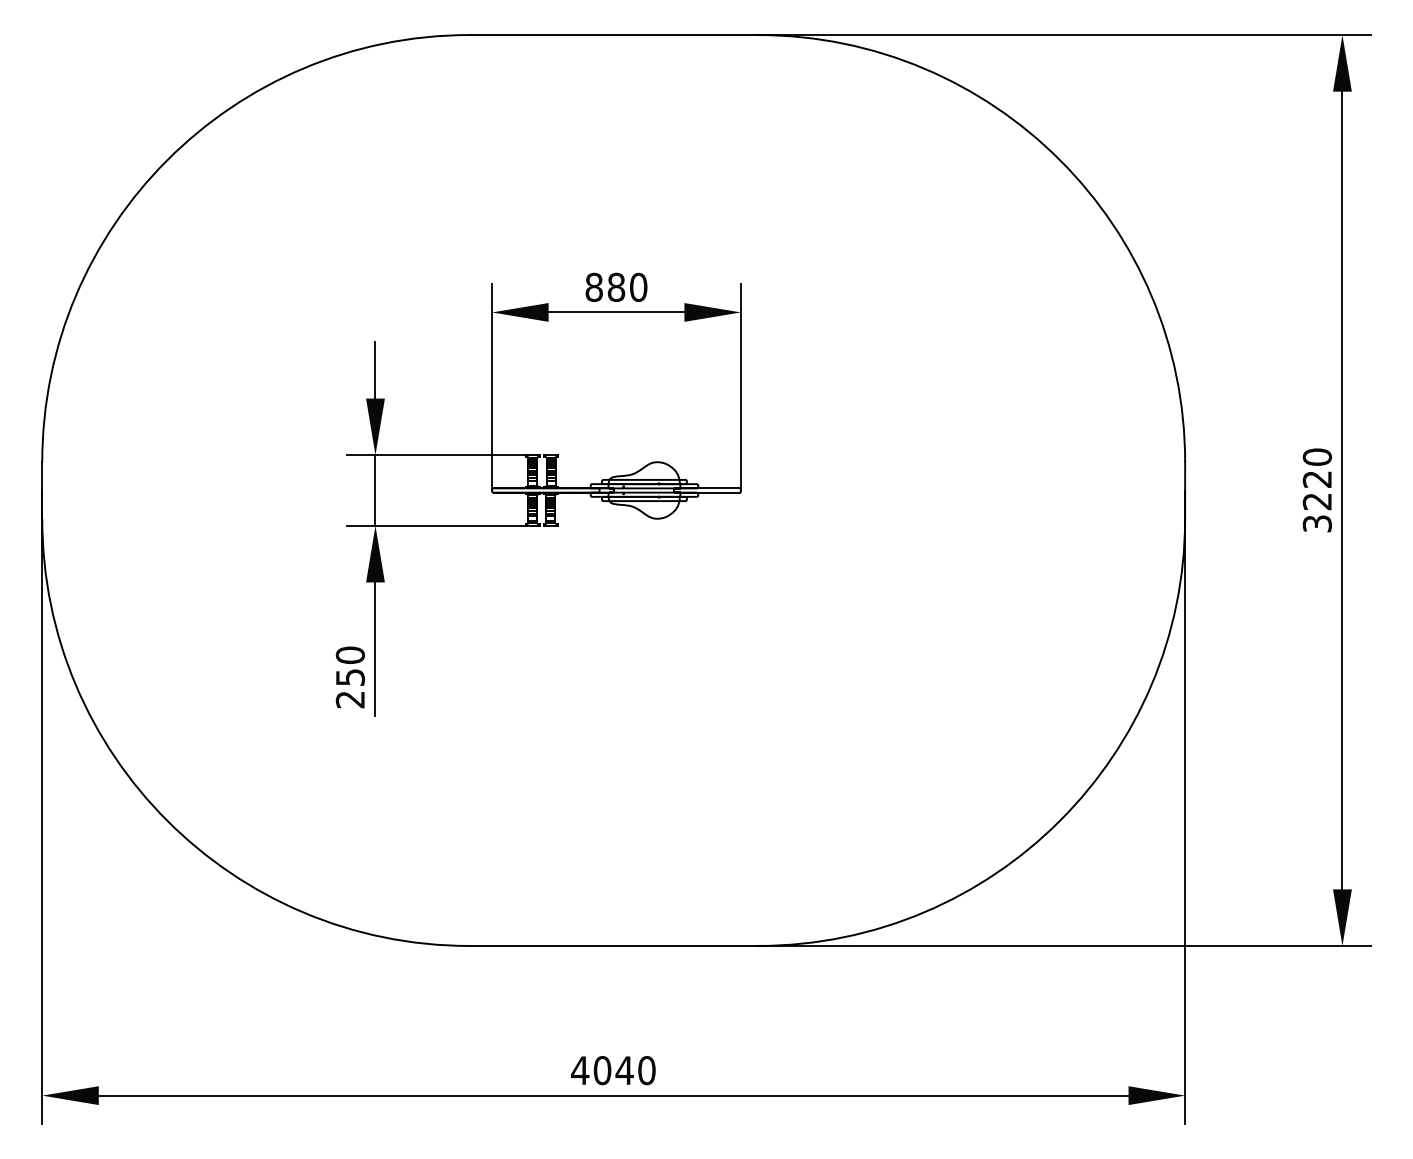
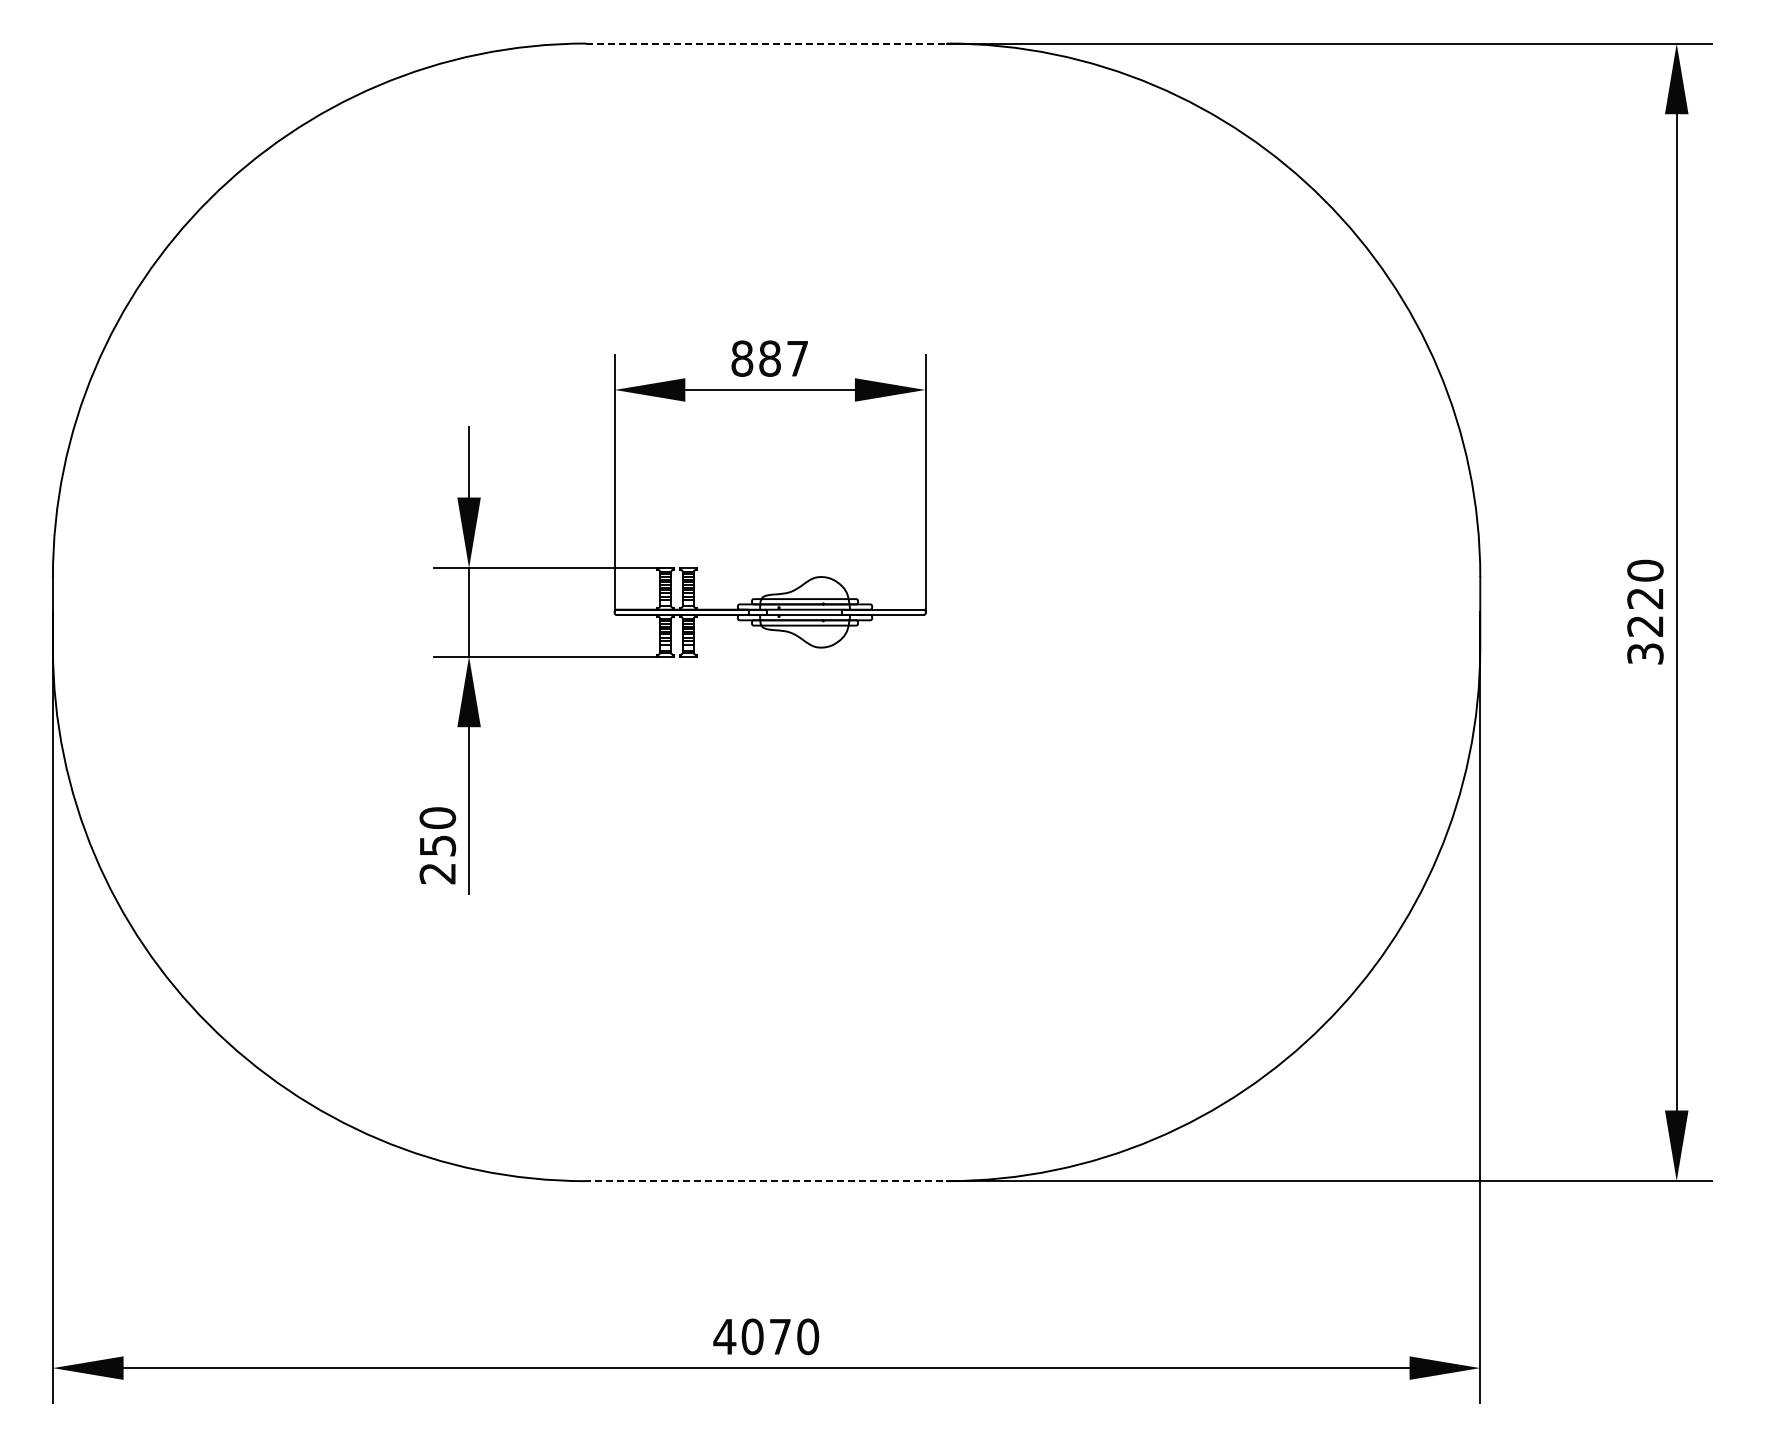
line: (616, 35) -> (770, 43), solid -> dashed
text: (638, 287) -> (797, 358), 880 -> 887
line: (616, 946) -> (770, 1181), solid -> dashed
text: (624, 1070) -> (779, 1336), 4040 -> 4070

